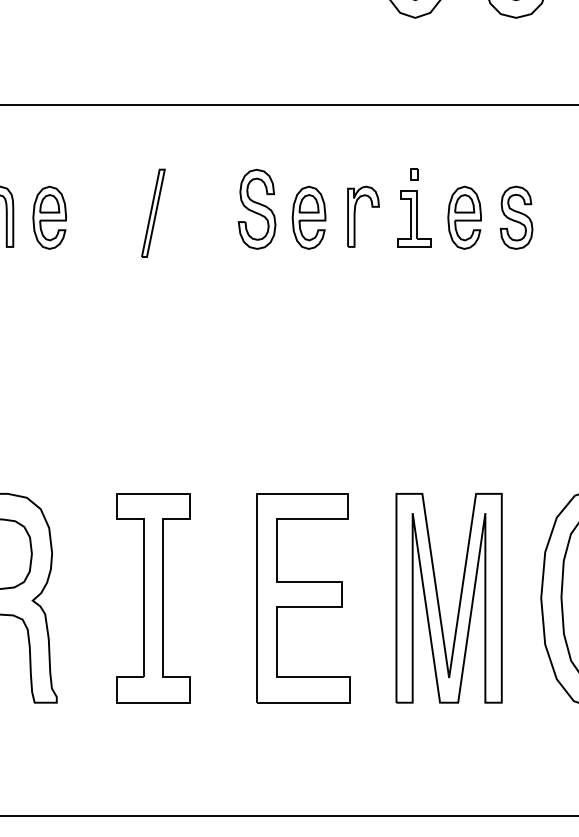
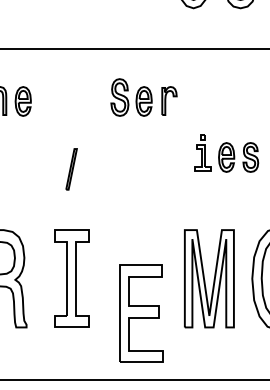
part: (464, 209) -> (226, 153), moved
part: (153, 213) -> (71, 169), moved
part: (303, 597) -> (141, 313), moved

